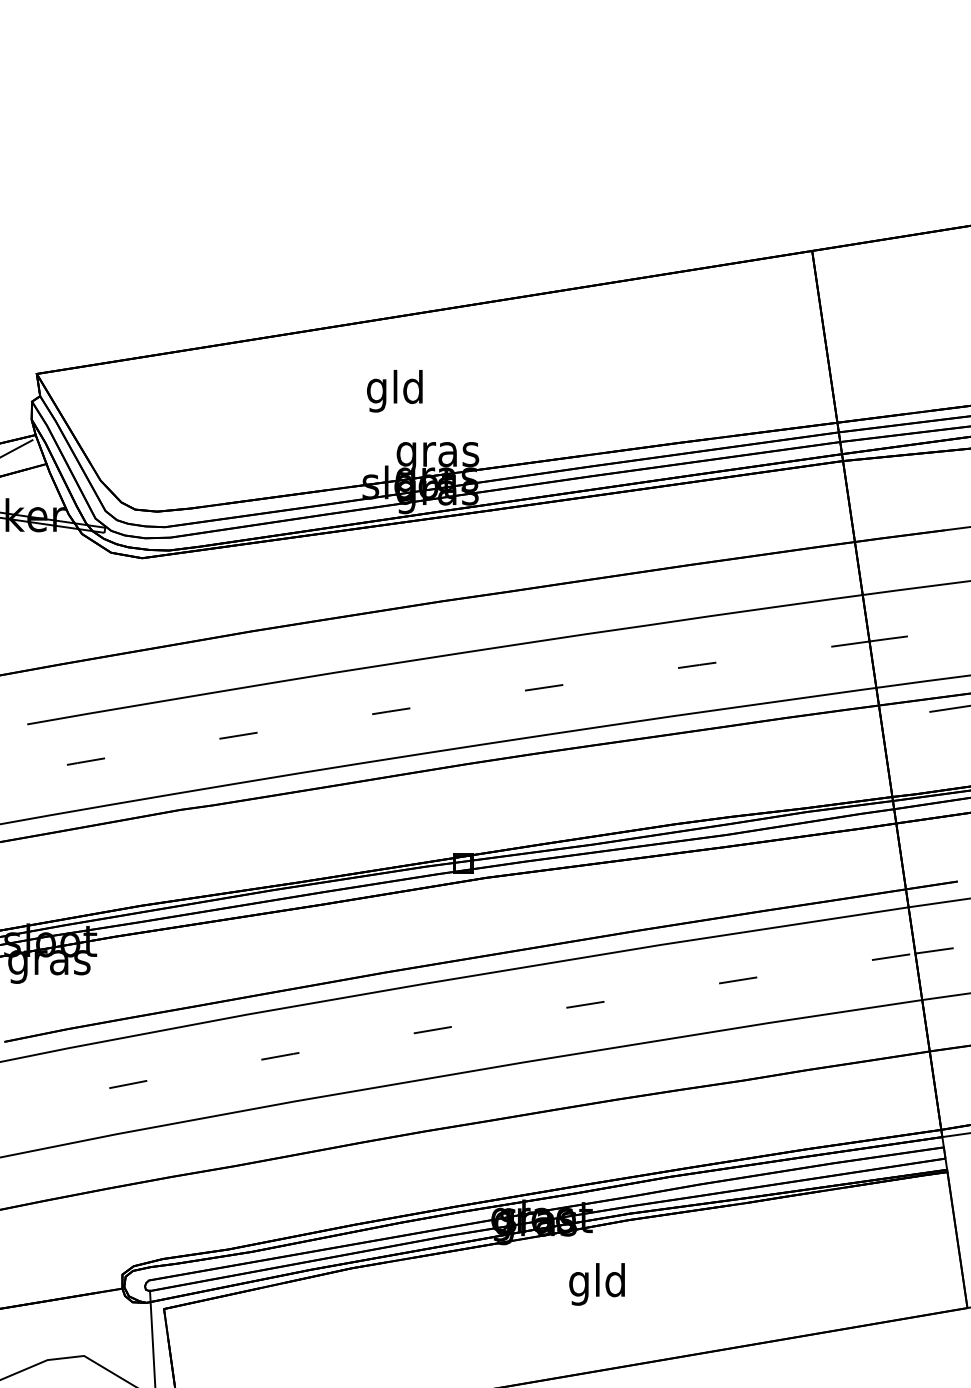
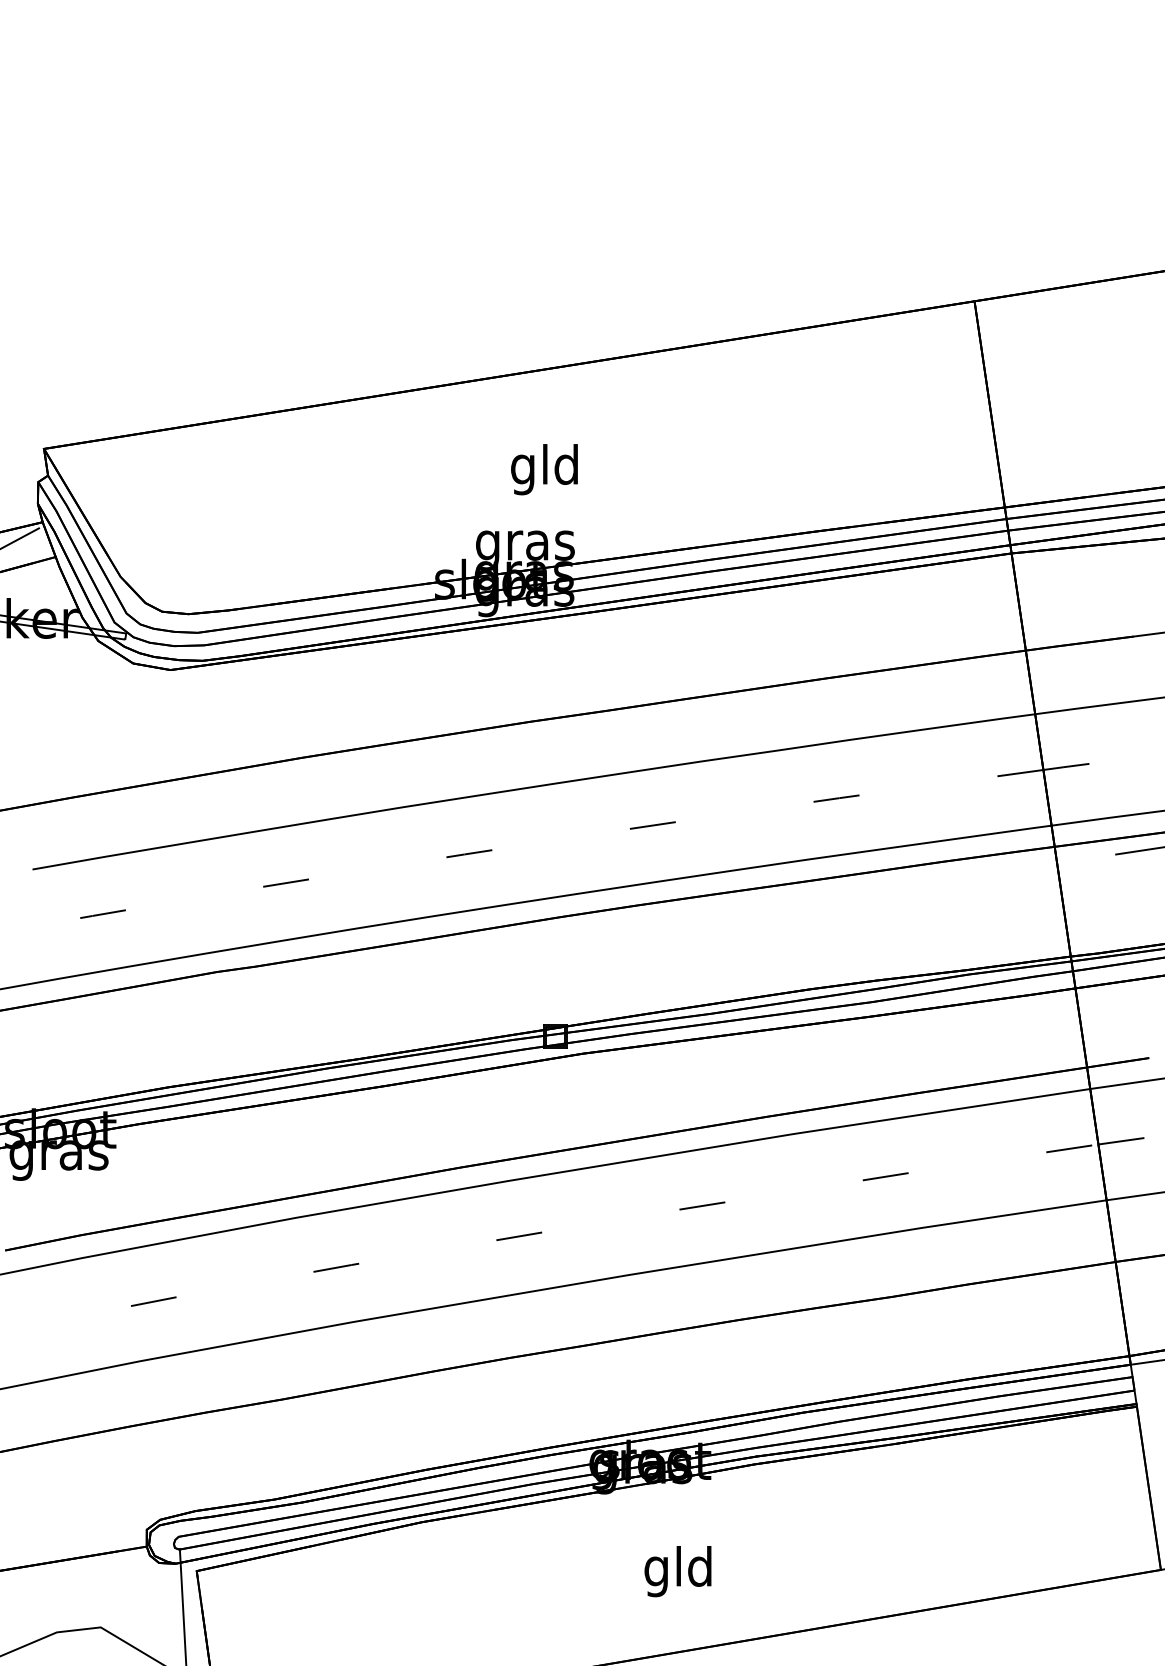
text: (394, 391) -> (544, 469), moved
text: (596, 1284) -> (677, 1571), moved

